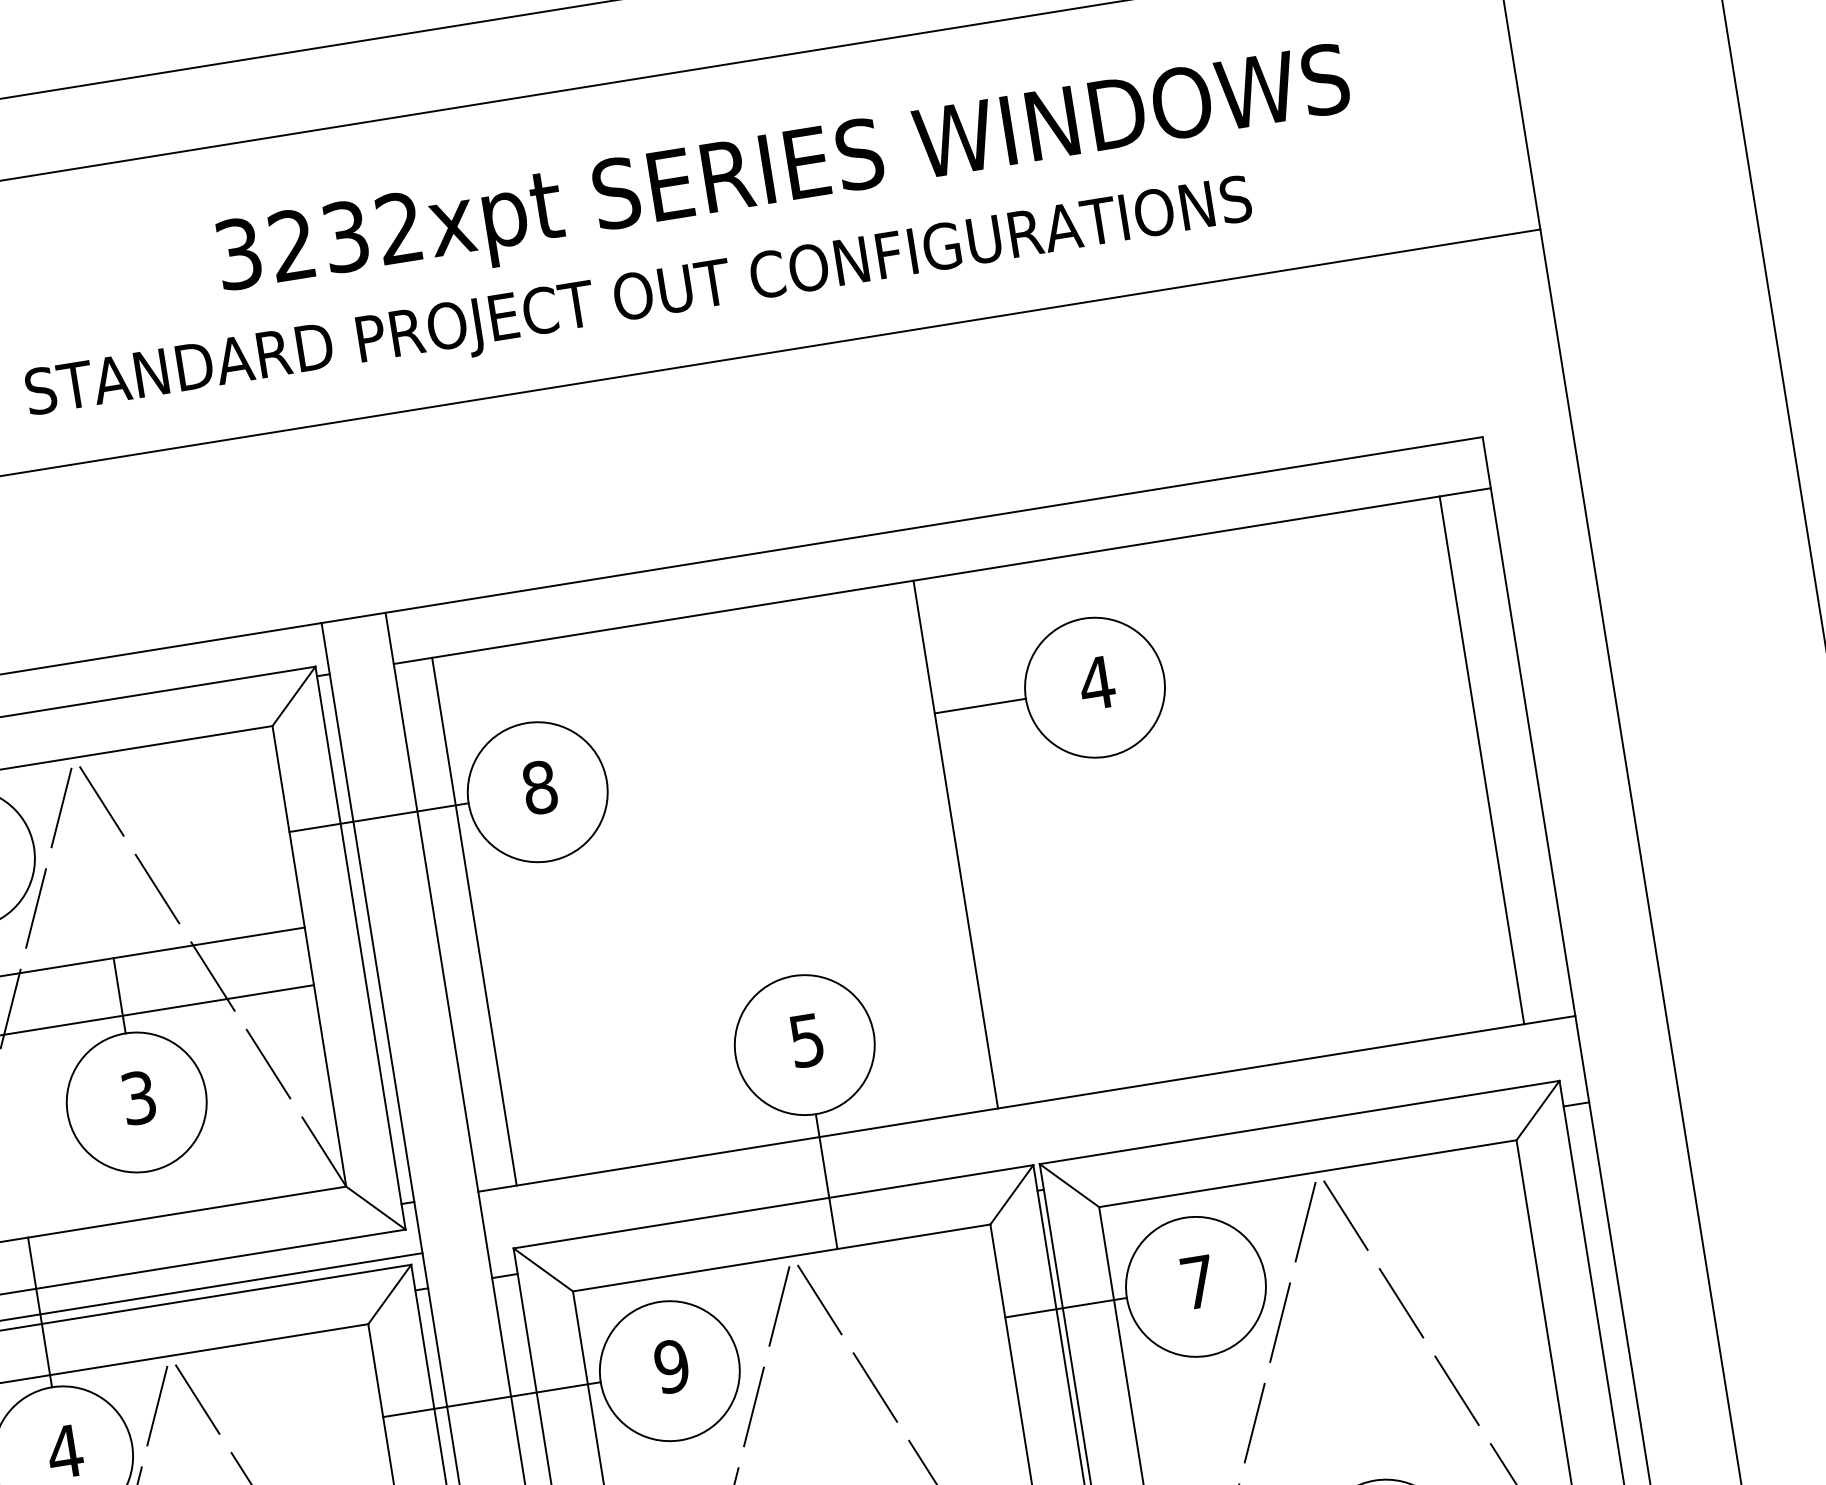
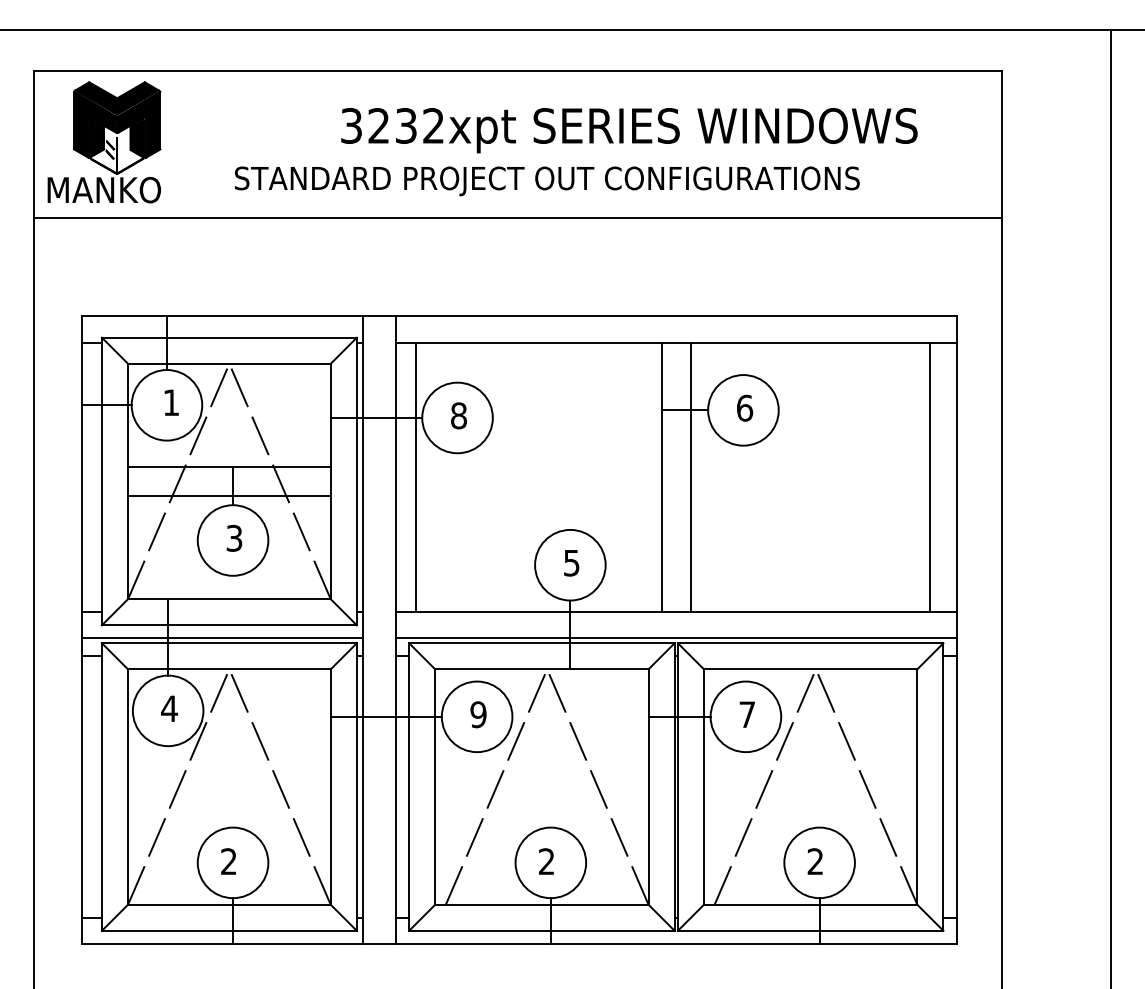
text: (1096, 681) -> (744, 407), 4 -> 6
line: (1012, 835) -> (690, 477), added
line: (1035, 1155) -> (676, 638), added

